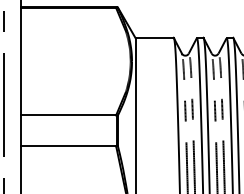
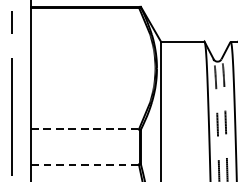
line: (68, 115) -> (84, 129), solid -> dashed
line: (68, 146) -> (84, 164), solid -> dashed

